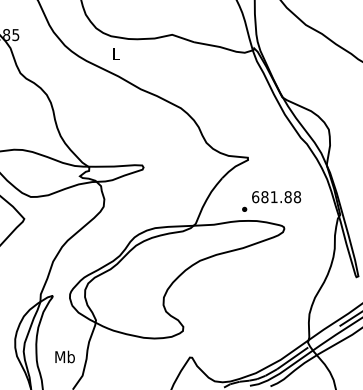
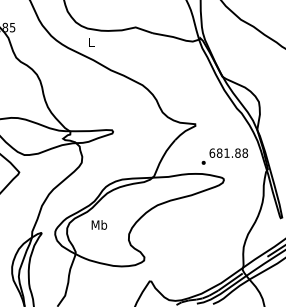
text: (271, 201) -> (224, 156), moved
text: (65, 356) -> (99, 224), moved

